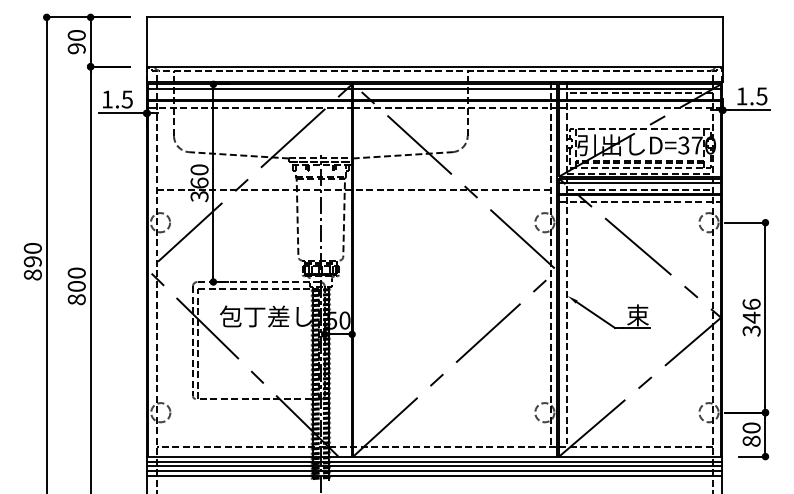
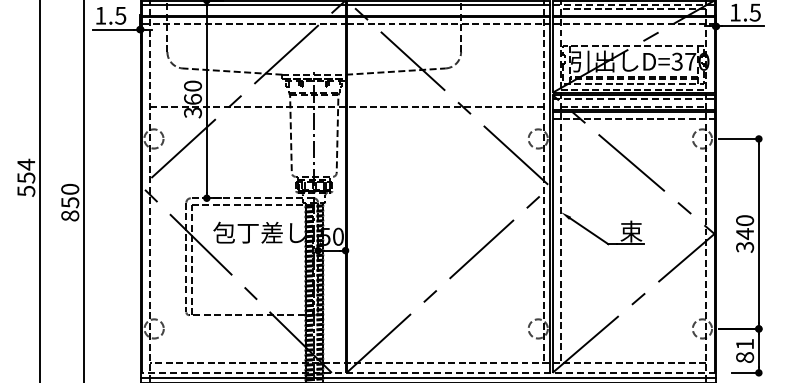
line: (640, 88) -> (633, 4), solid -> dashed
line: (640, 183) -> (633, 99), solid -> dashed
text: (32, 261) -> (25, 177), 890 -> 554
text: (76, 286) -> (69, 202), 800 -> 850
text: (751, 303) -> (744, 219), 346 -> 340
text: (751, 427) -> (744, 343), 80 -> 81
line: (434, 456) -> (427, 372), solid -> dashed

